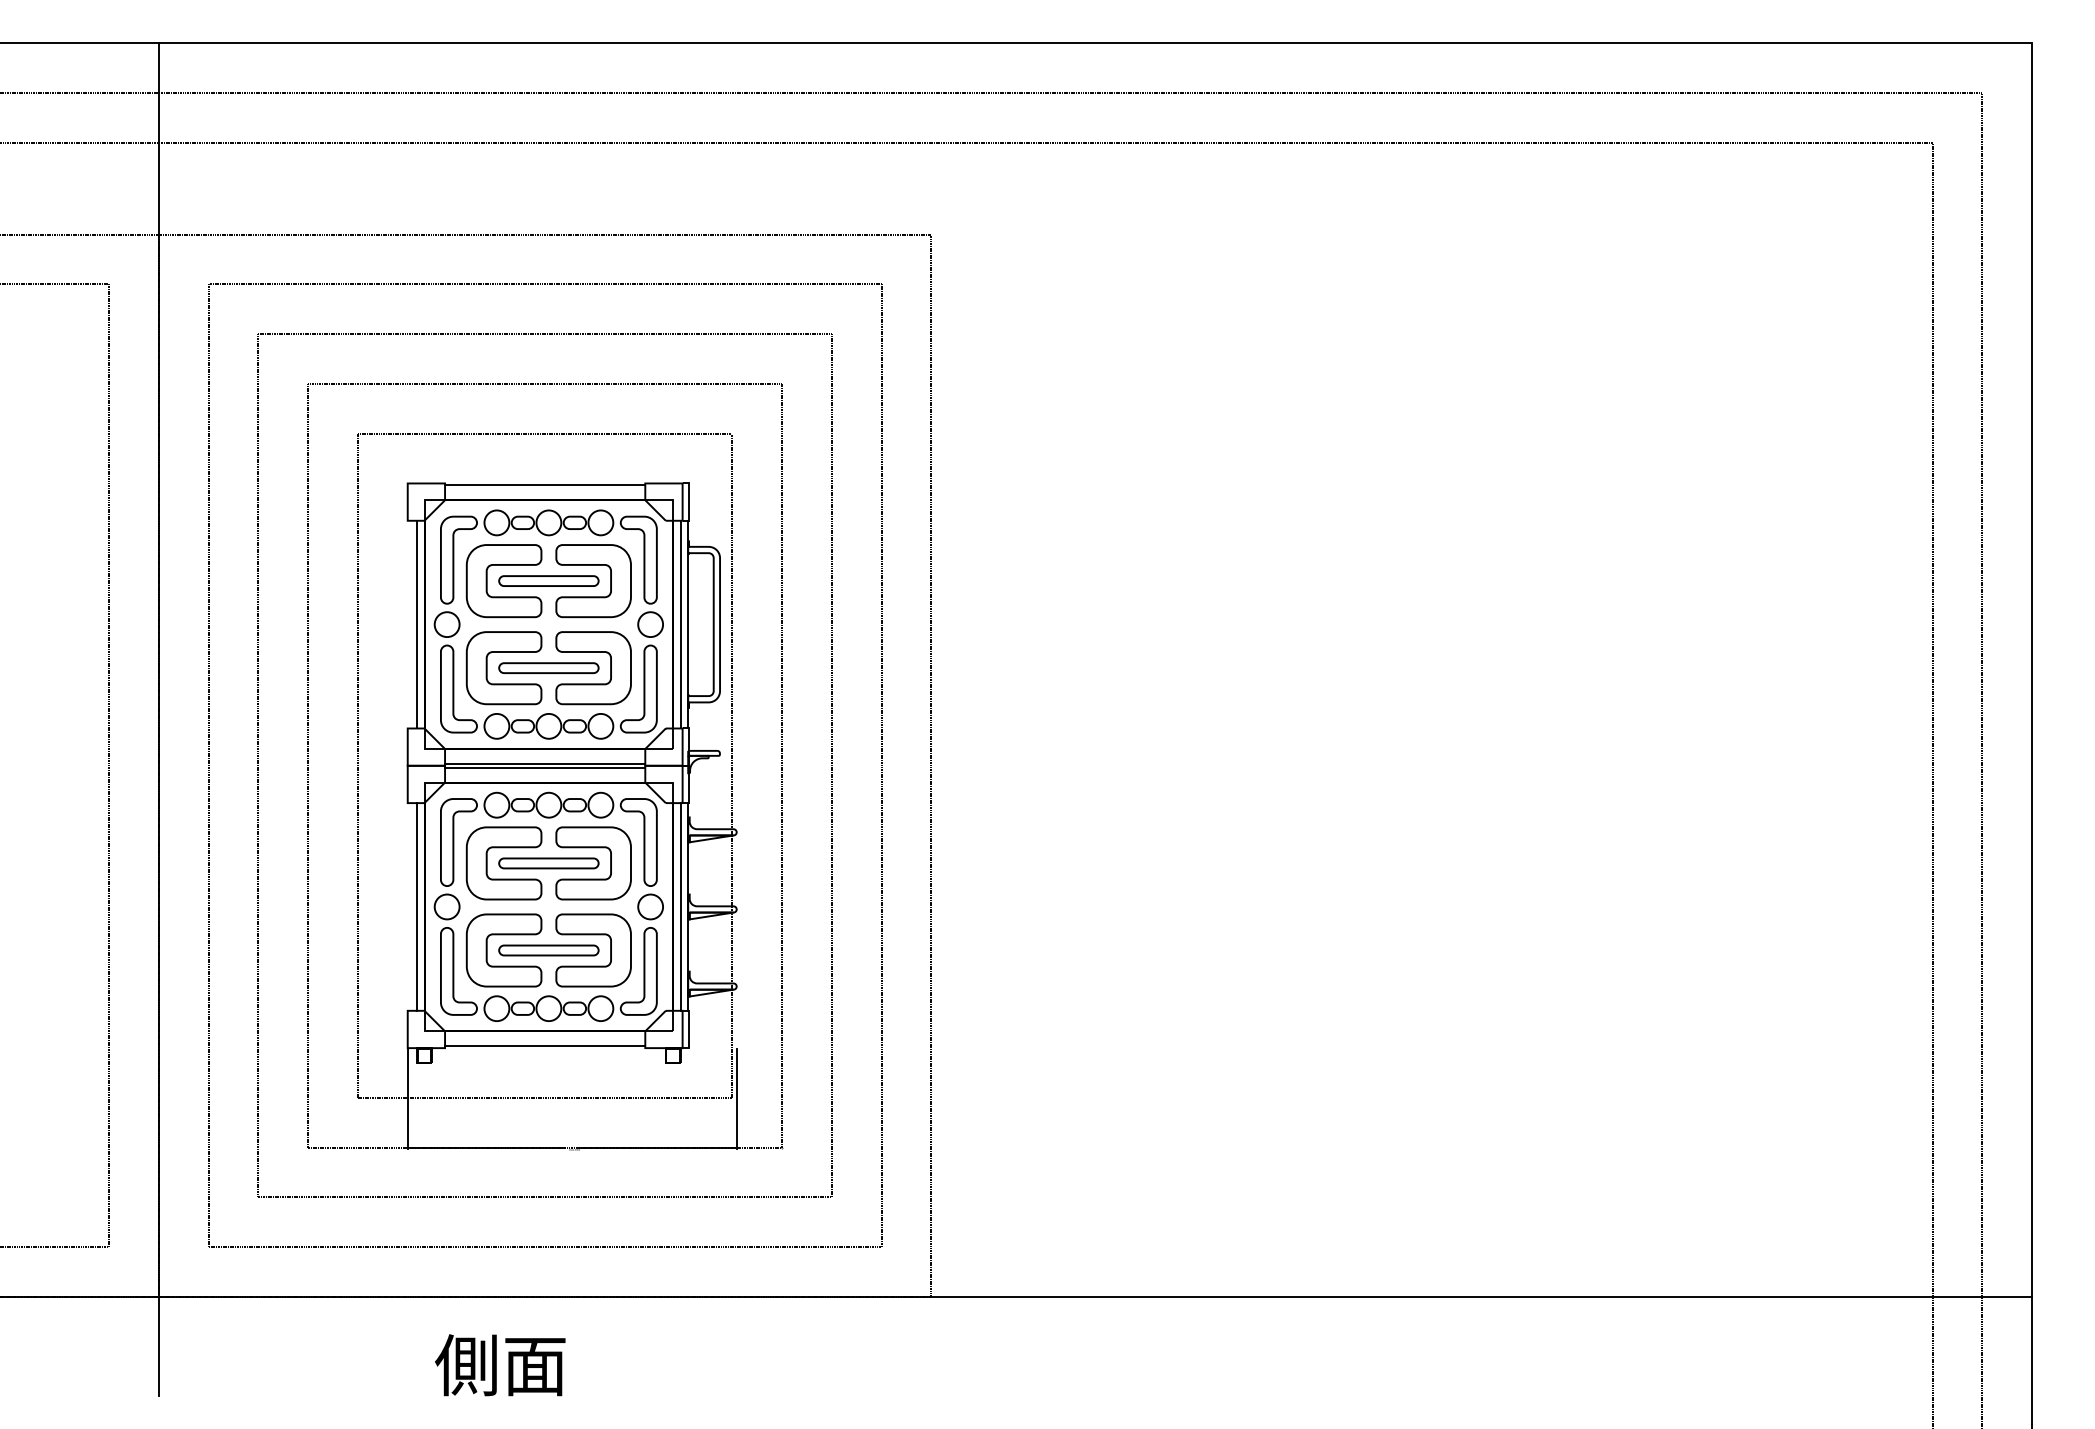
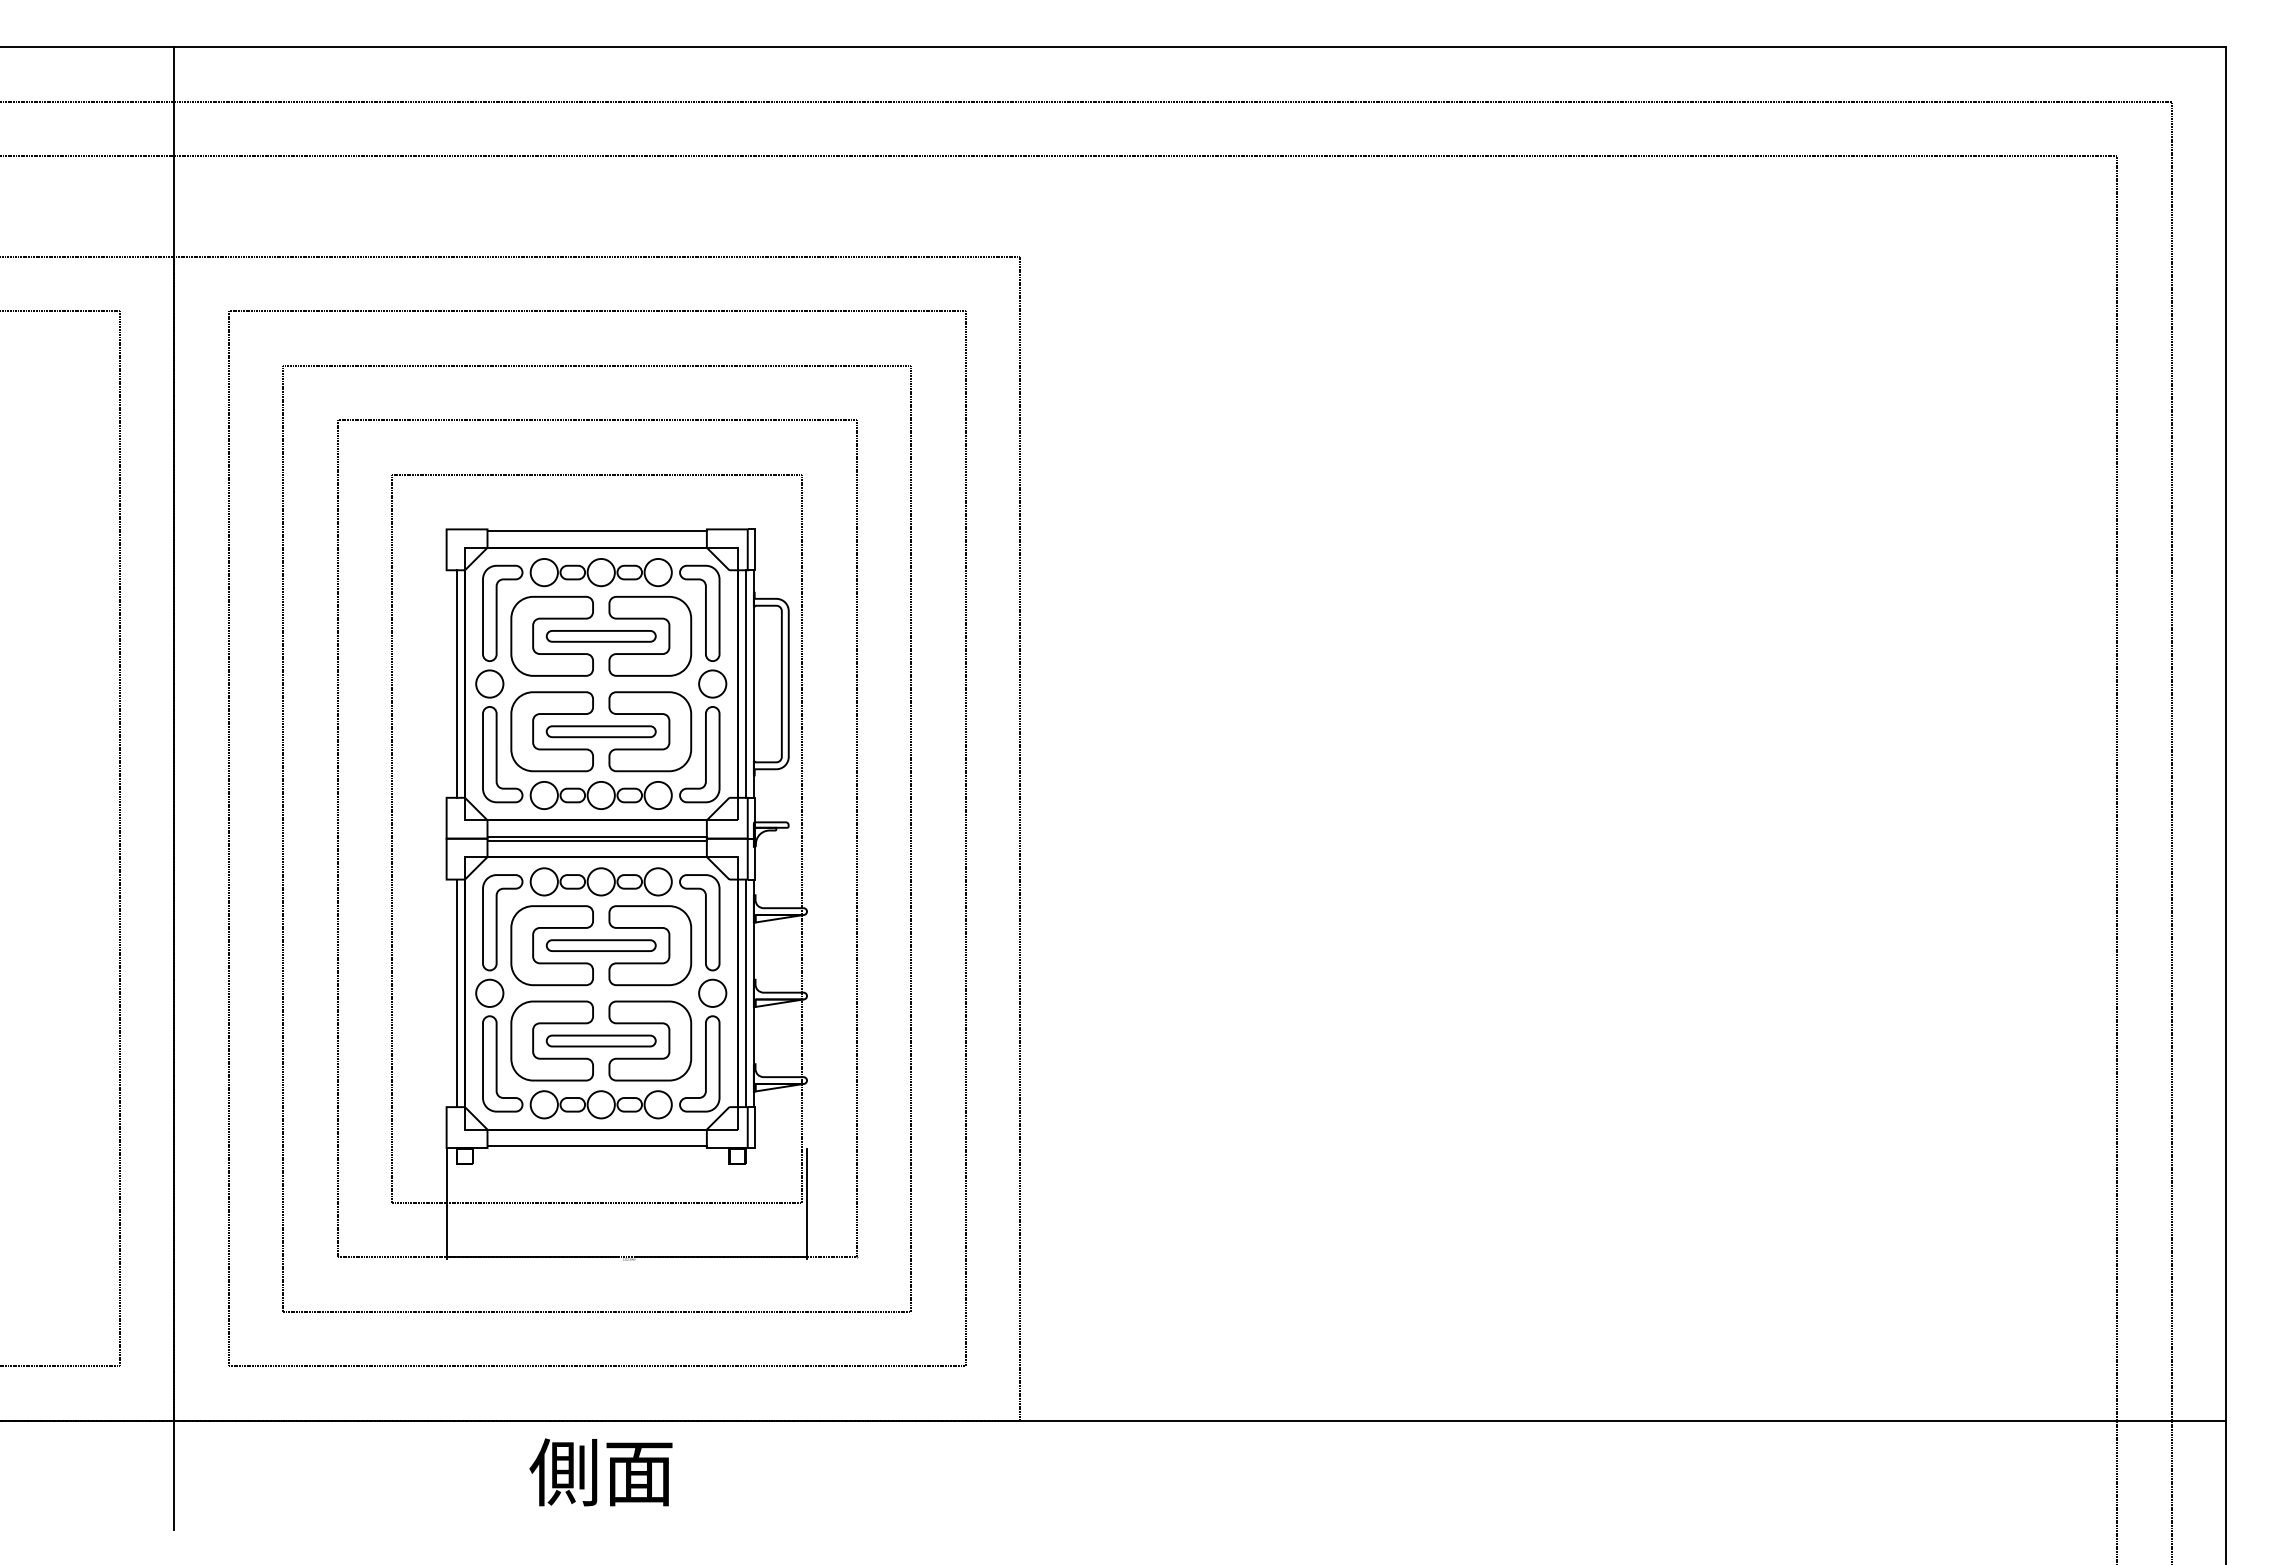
text: (499, 1365) -> (600, 1472), moved

